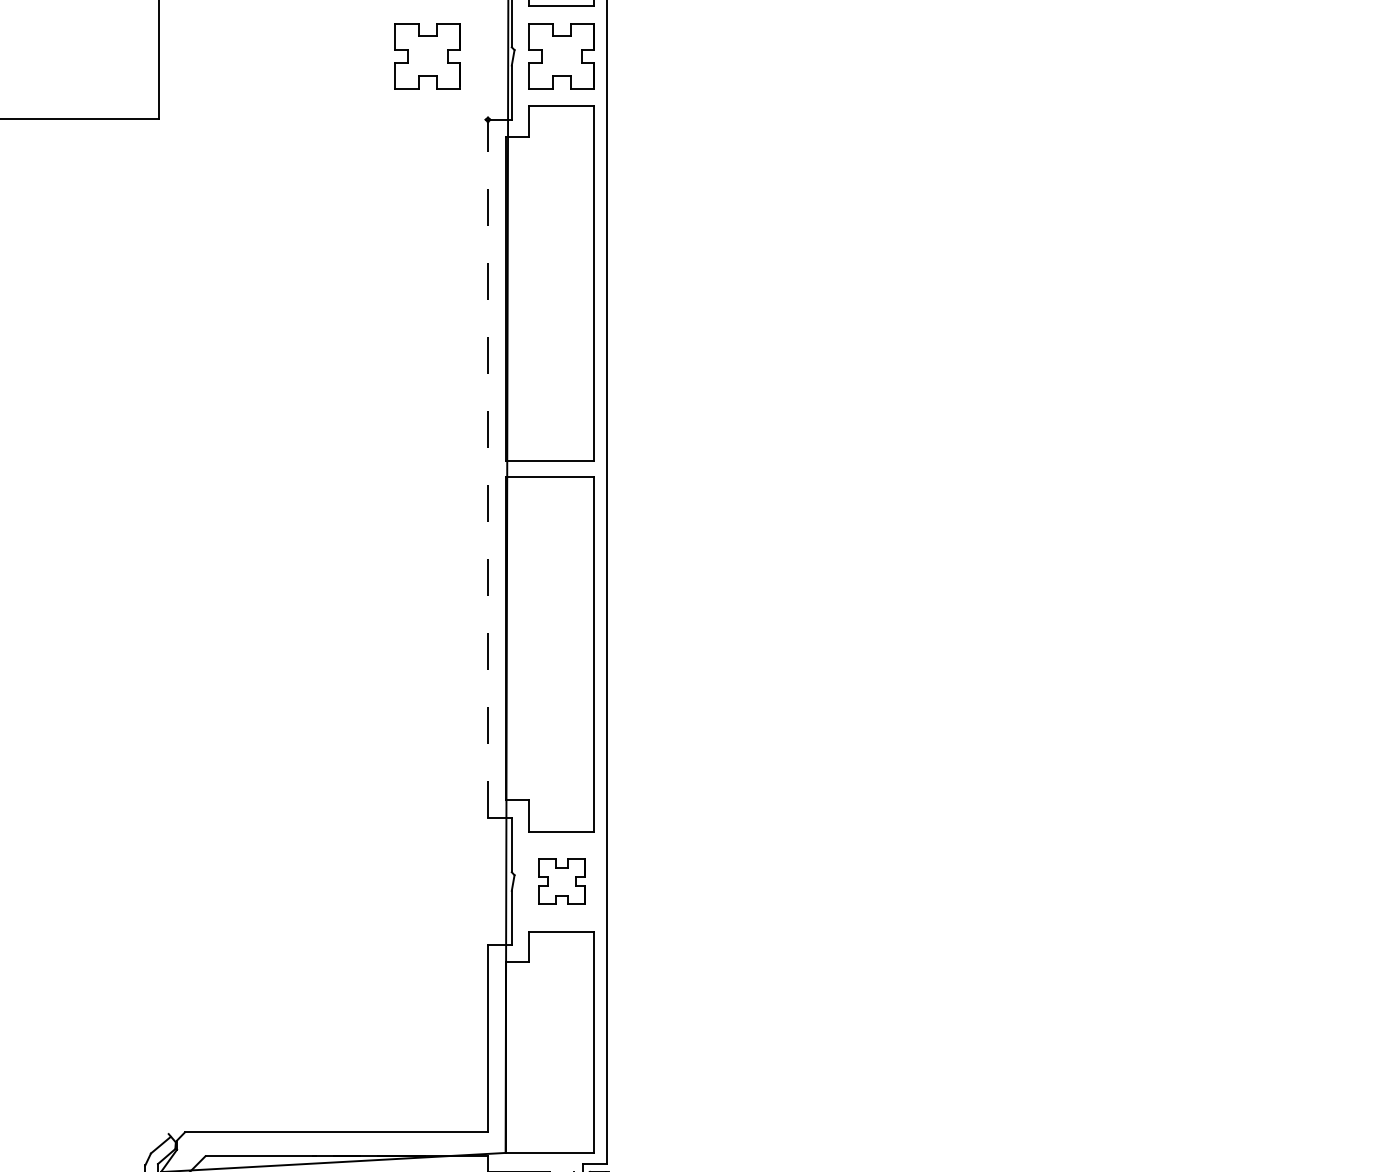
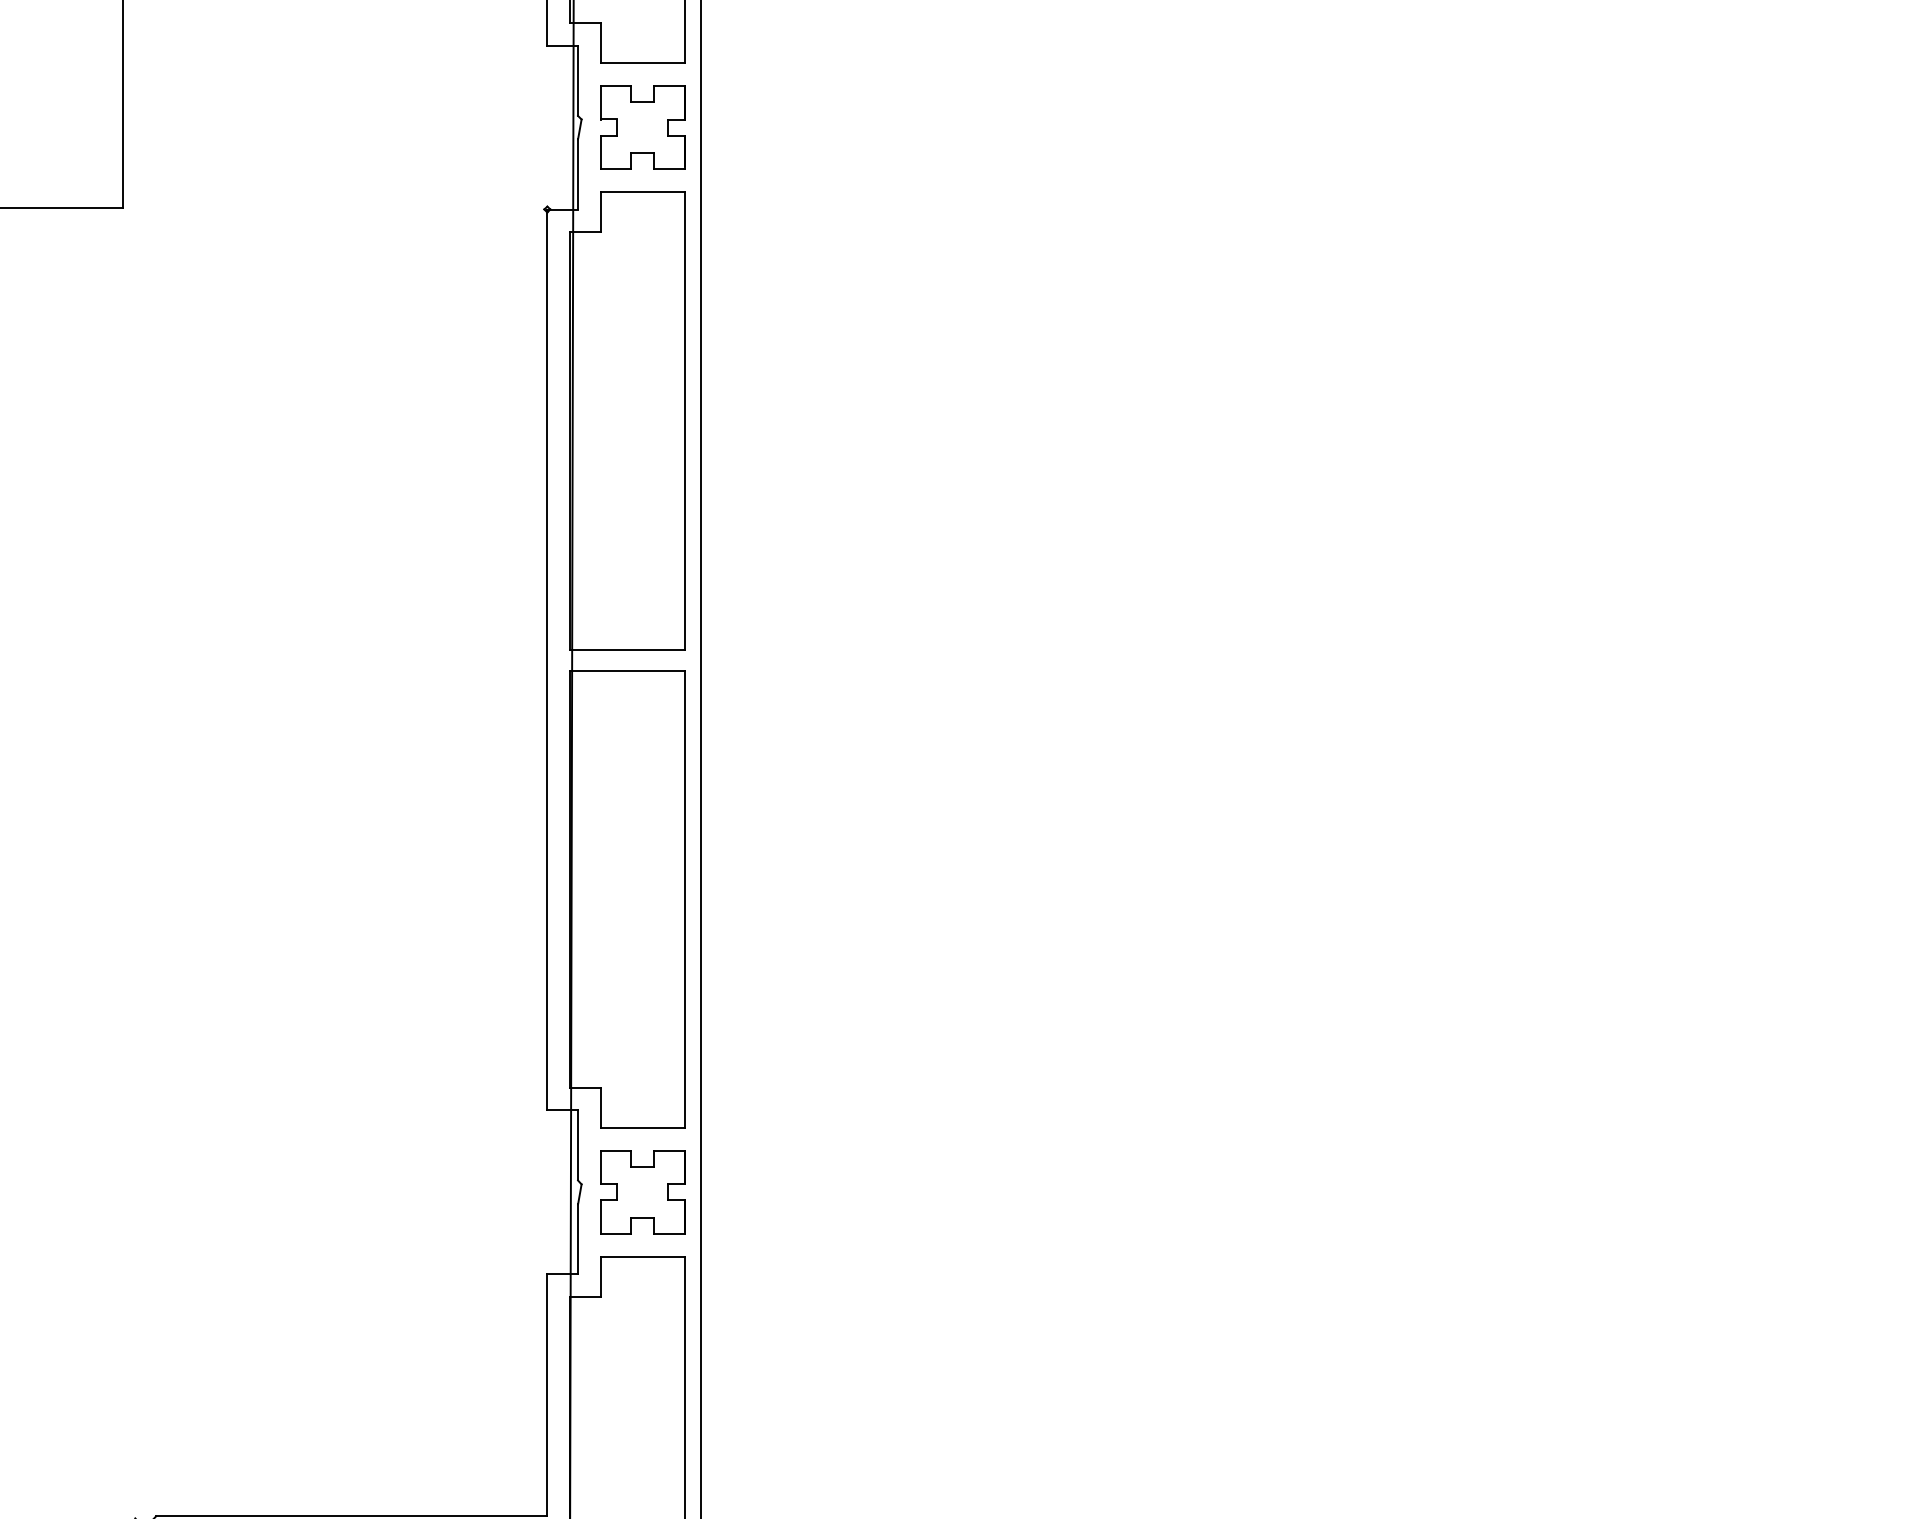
part: (427, 56) -> (469, 127), removed
line: (488, 468) -> (547, 659), dashed -> solid
part: (561, 881) -> (642, 1192), size x1.43

